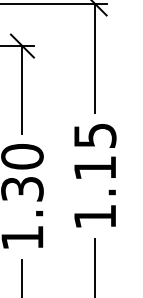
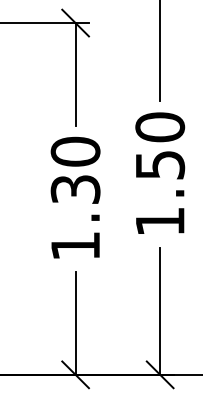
text: (95, 151) -> (160, 145), 1.15 -> 1.50

